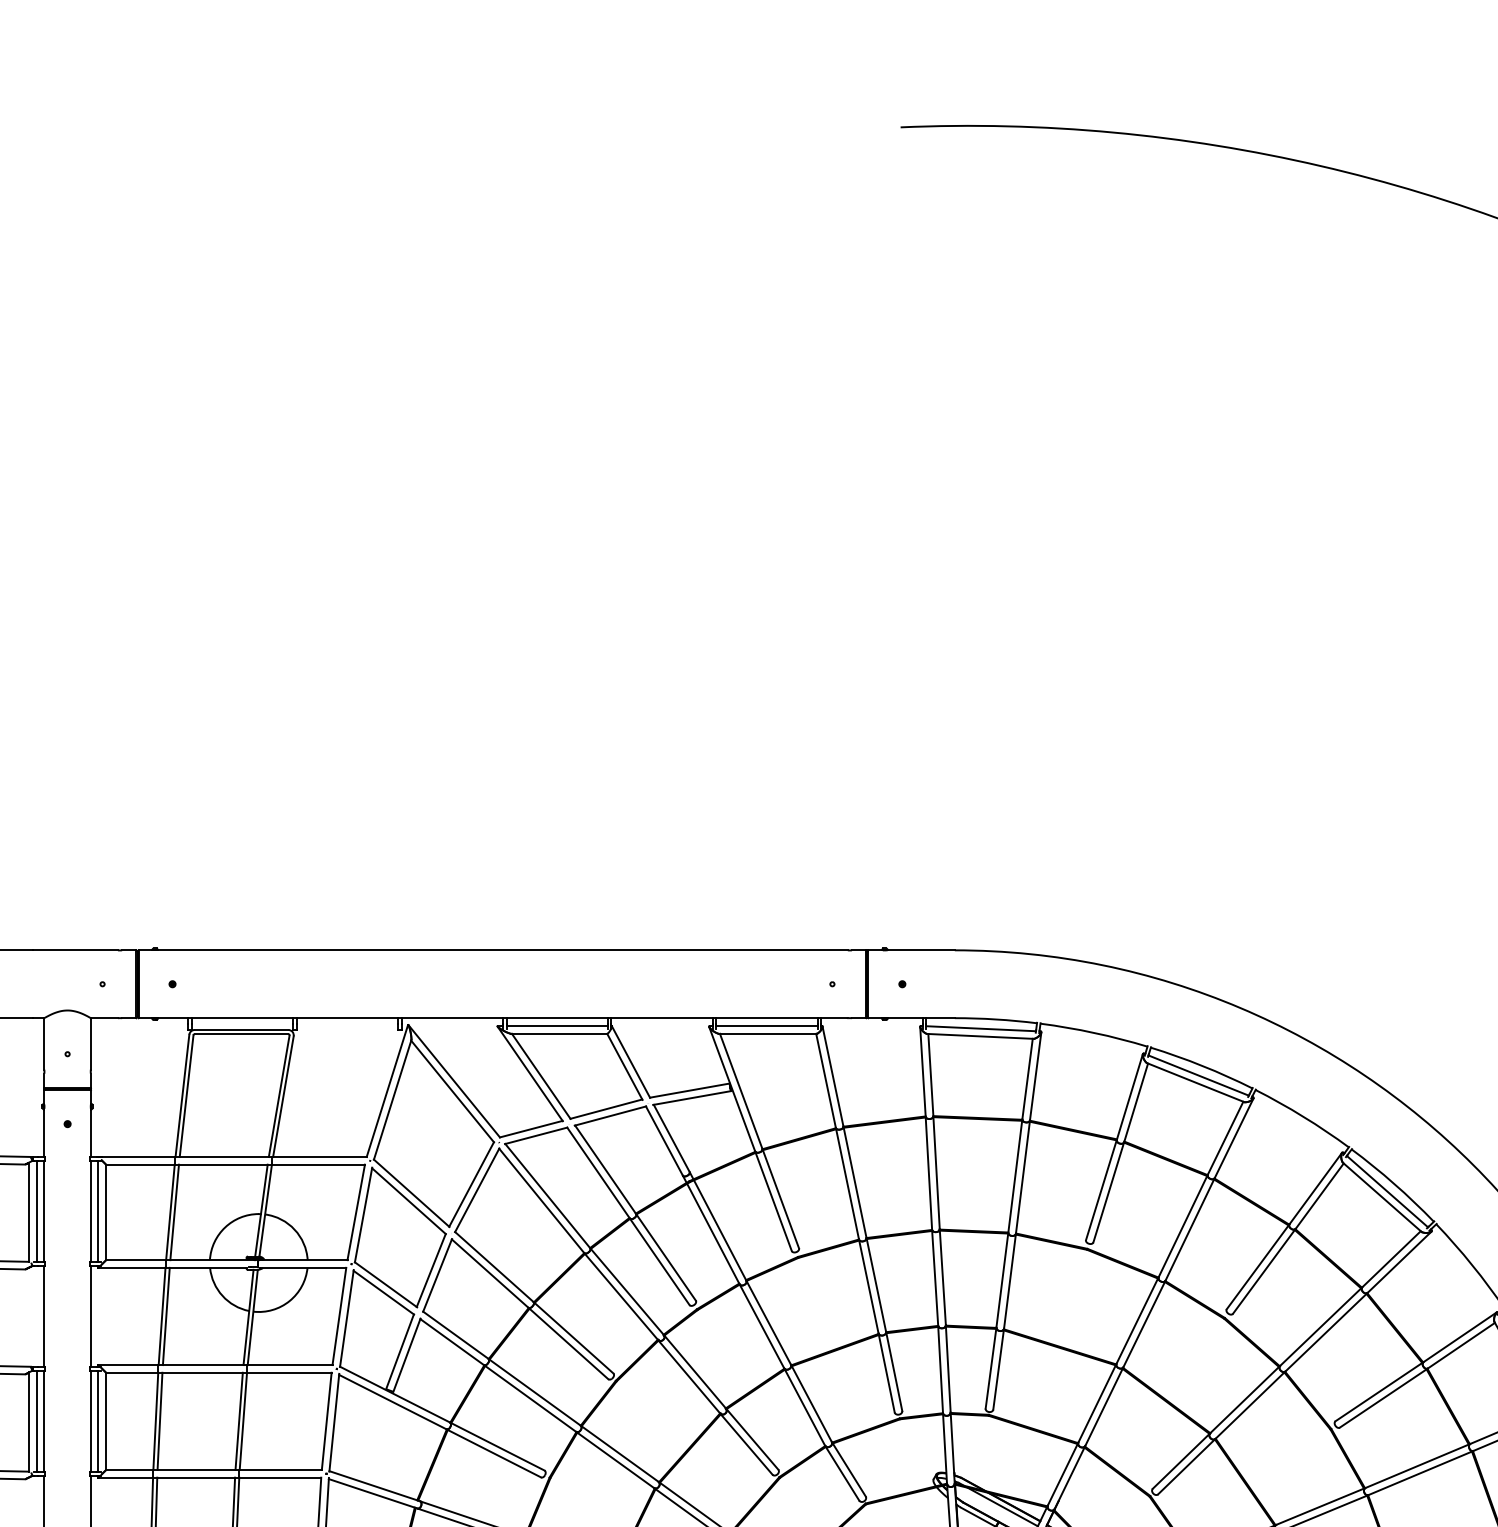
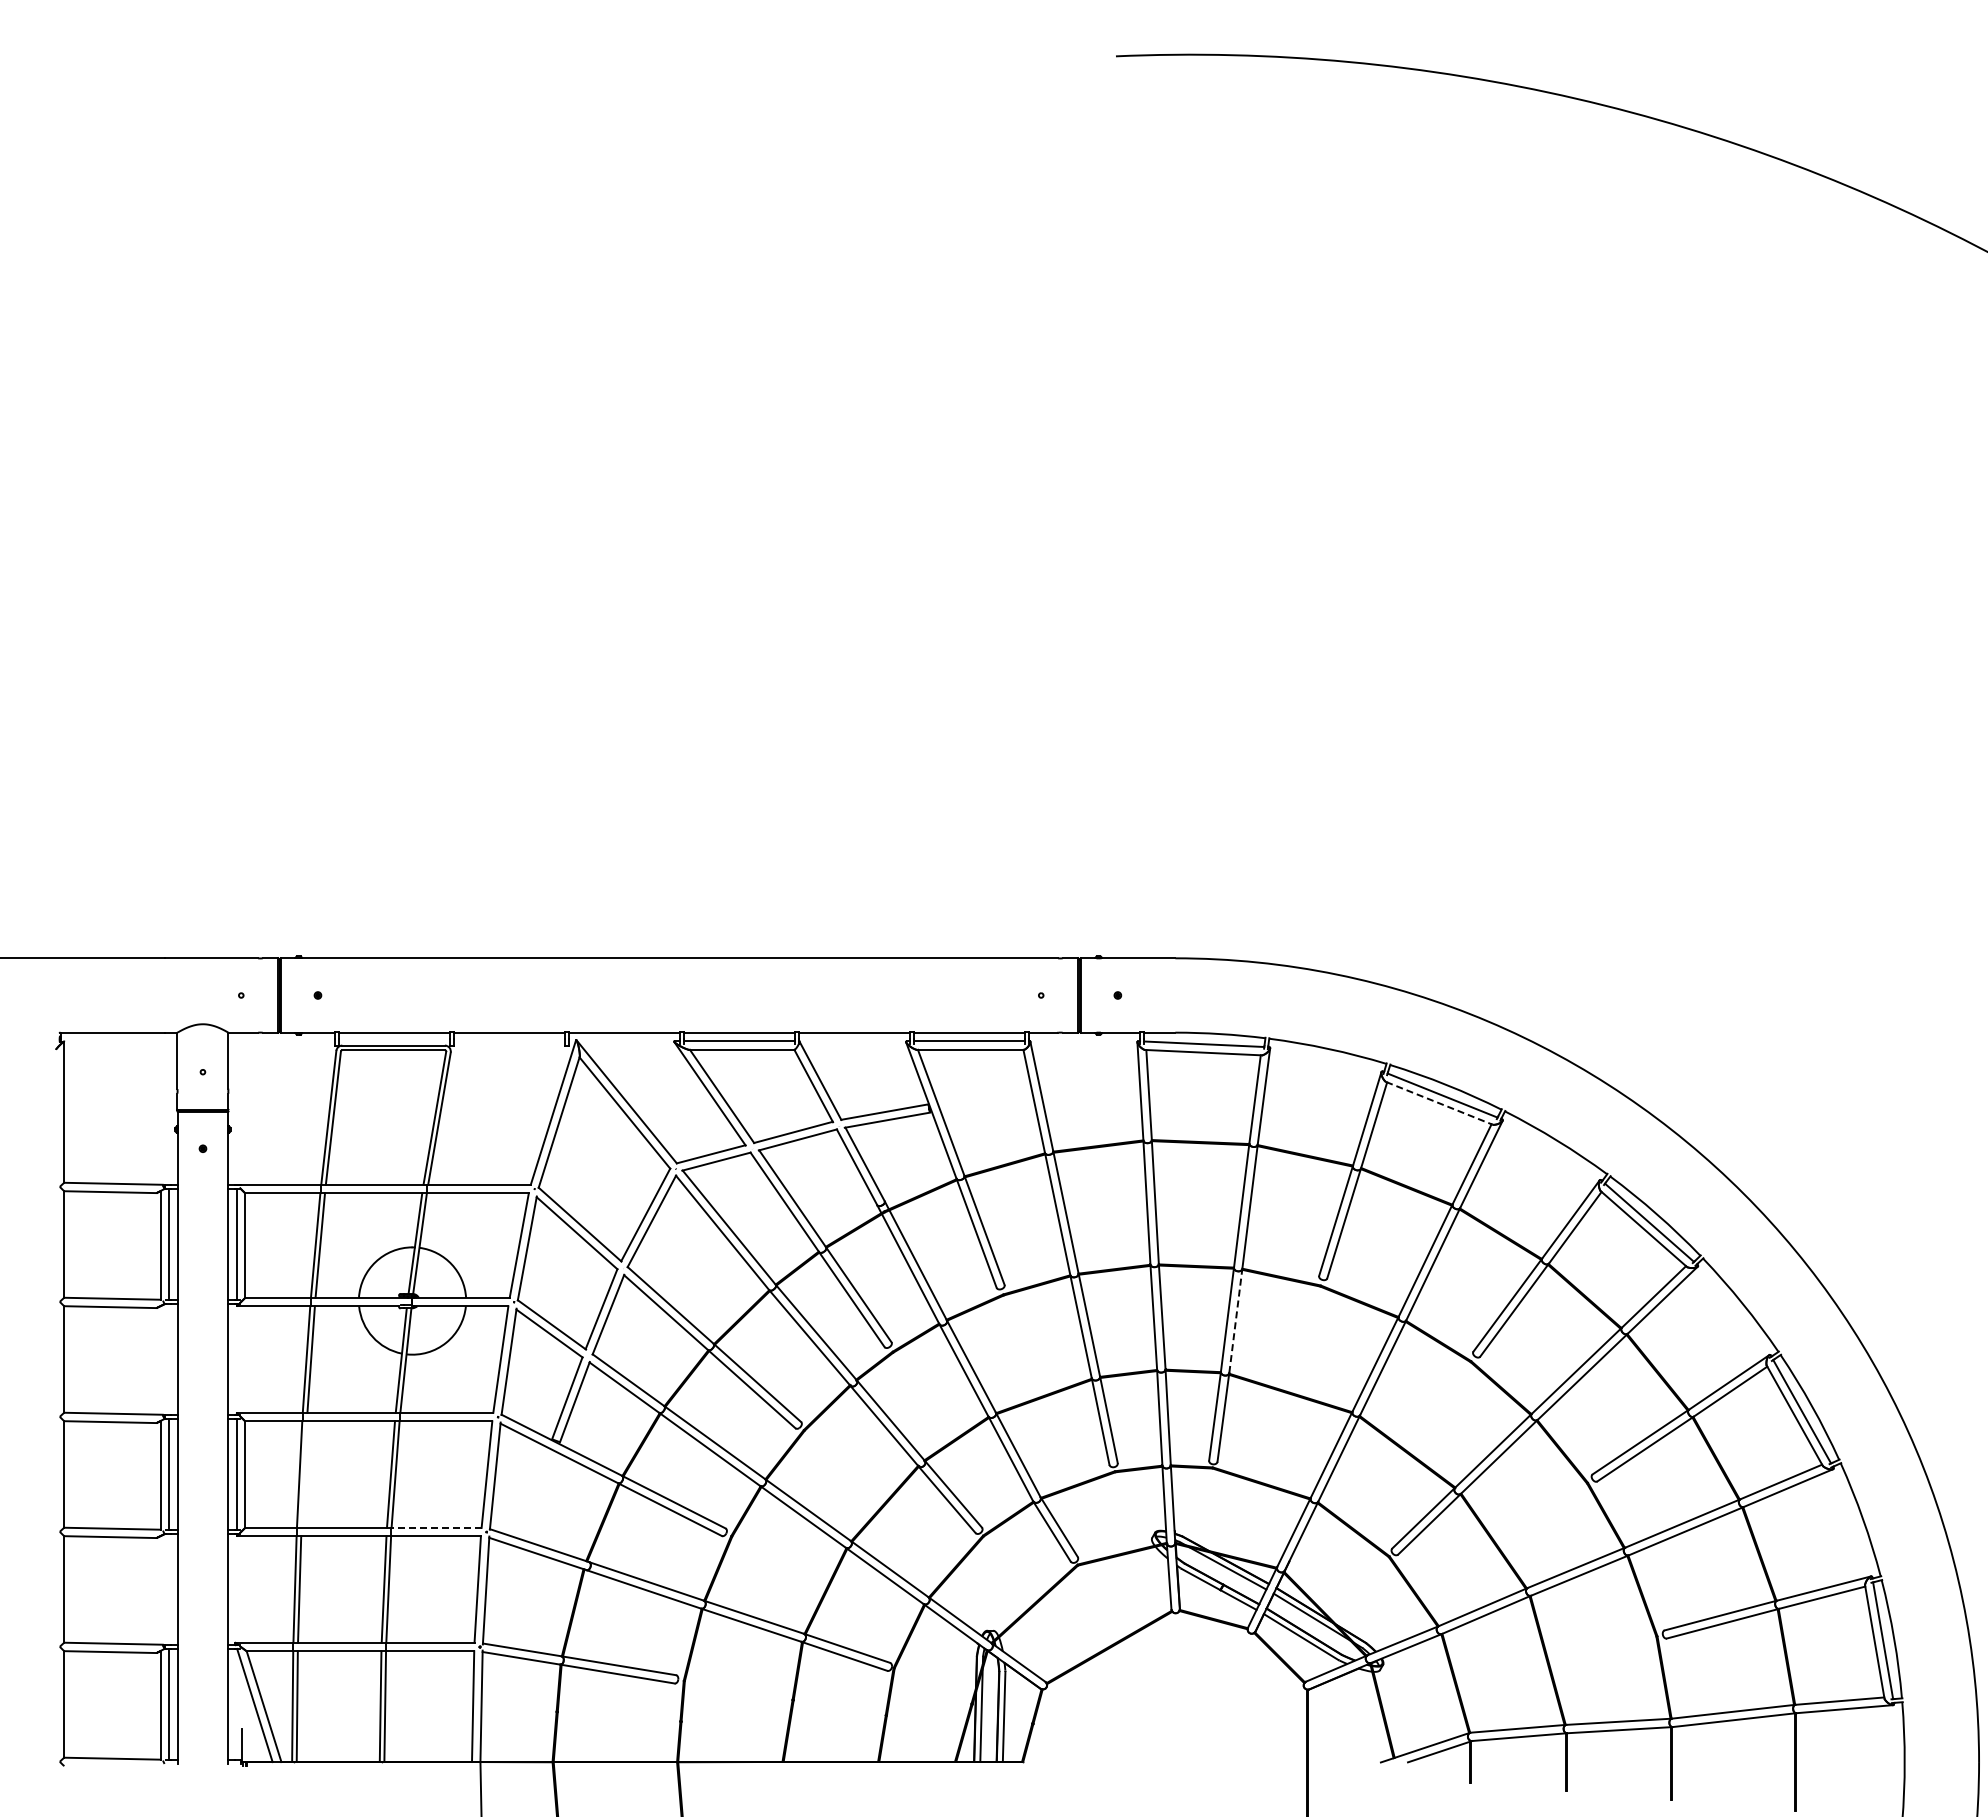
line: (1195, 1082) -> (1439, 1103), solid -> dashed
line: (1009, 1281) -> (1235, 1321), solid -> dashed
line: (159, 1421) -> (303, 1474), removed
line: (279, 1469) -> (435, 1527), solid -> dashed

